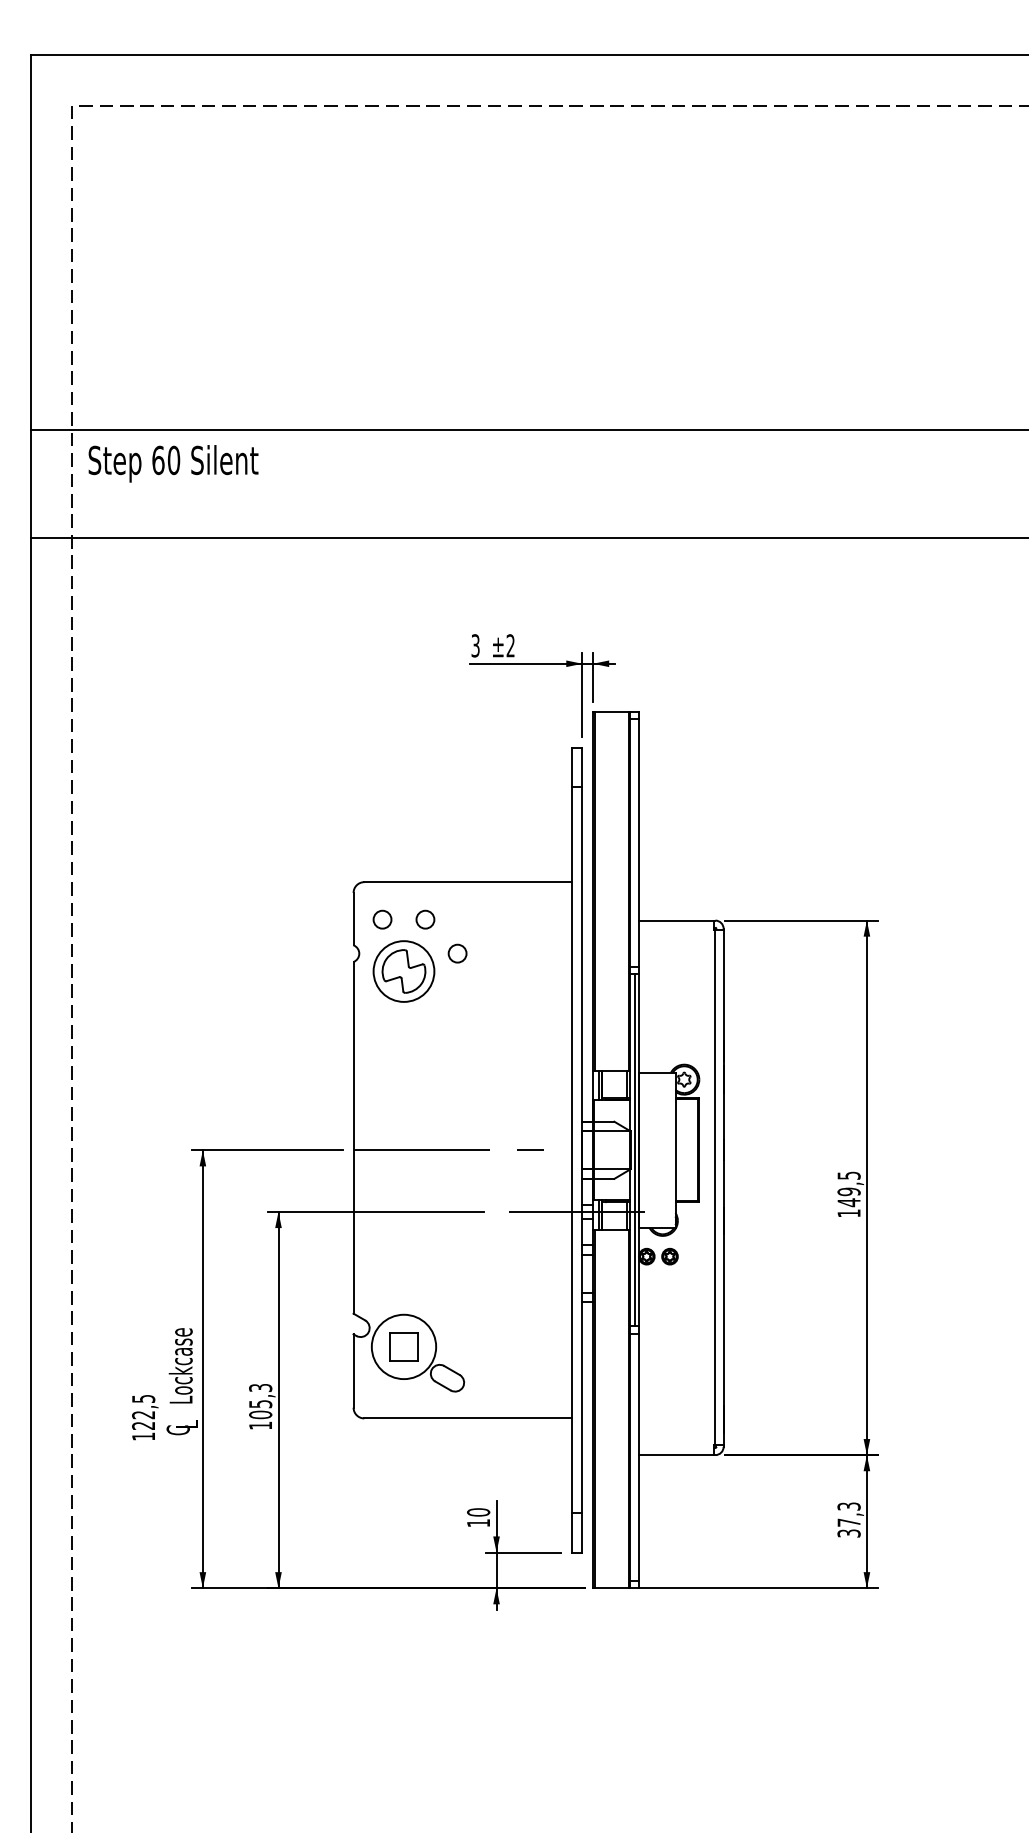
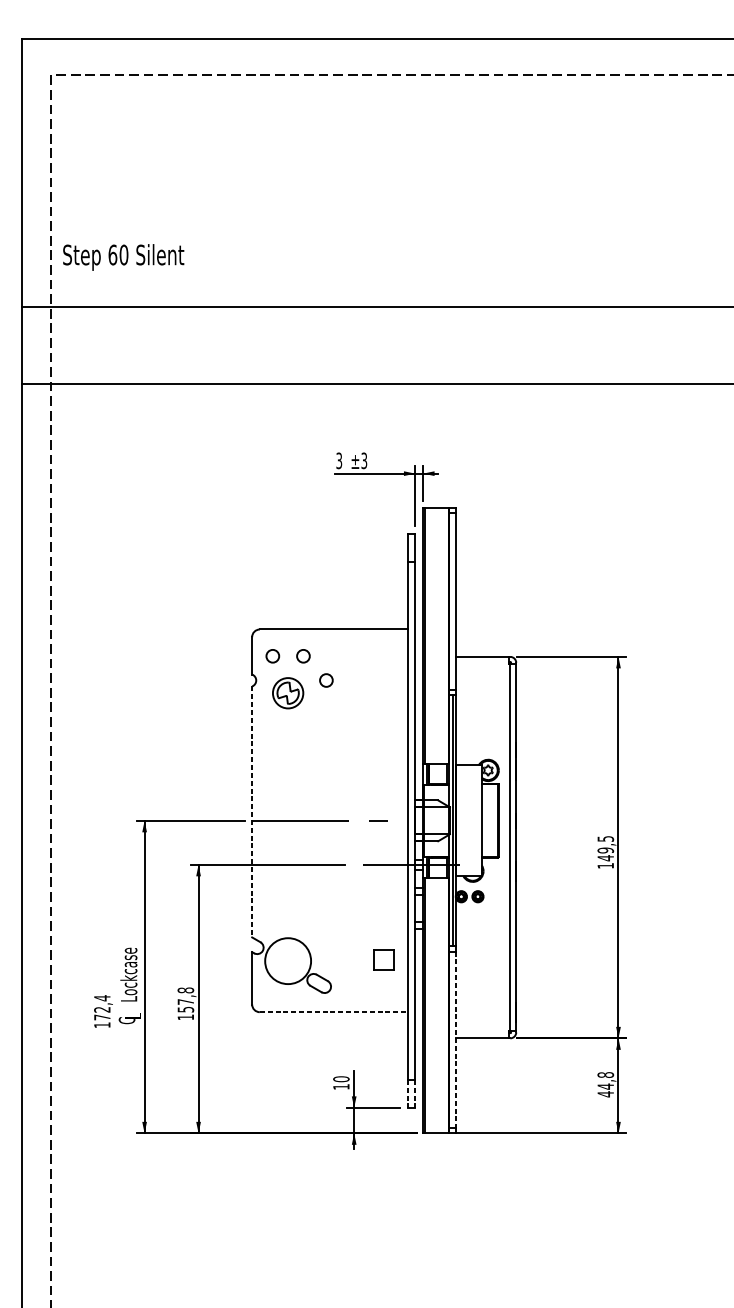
text: (173, 463) -> (123, 257), moved
text: (510, 645) -> (364, 460), ±2 -> ±3
part: (403, 971) -> (287, 693), size x0.7
line: (353, 1137) -> (252, 811), solid -> dashed
part: (403, 1346) -> (383, 959), moved
text: (260, 1401) -> (185, 1000), 105,3 -> 157,8
text: (143, 1411) -> (102, 1007), 122,5 -> 172,4
line: (468, 1418) -> (334, 1012), solid -> dashed
line: (638, 1457) -> (455, 1040), solid -> dashed
text: (848, 1519) -> (605, 1084), 37,3 -> 44,8
line: (571, 1532) -> (407, 1093), solid -> dashed
line: (582, 1532) -> (415, 1093), solid -> dashed

